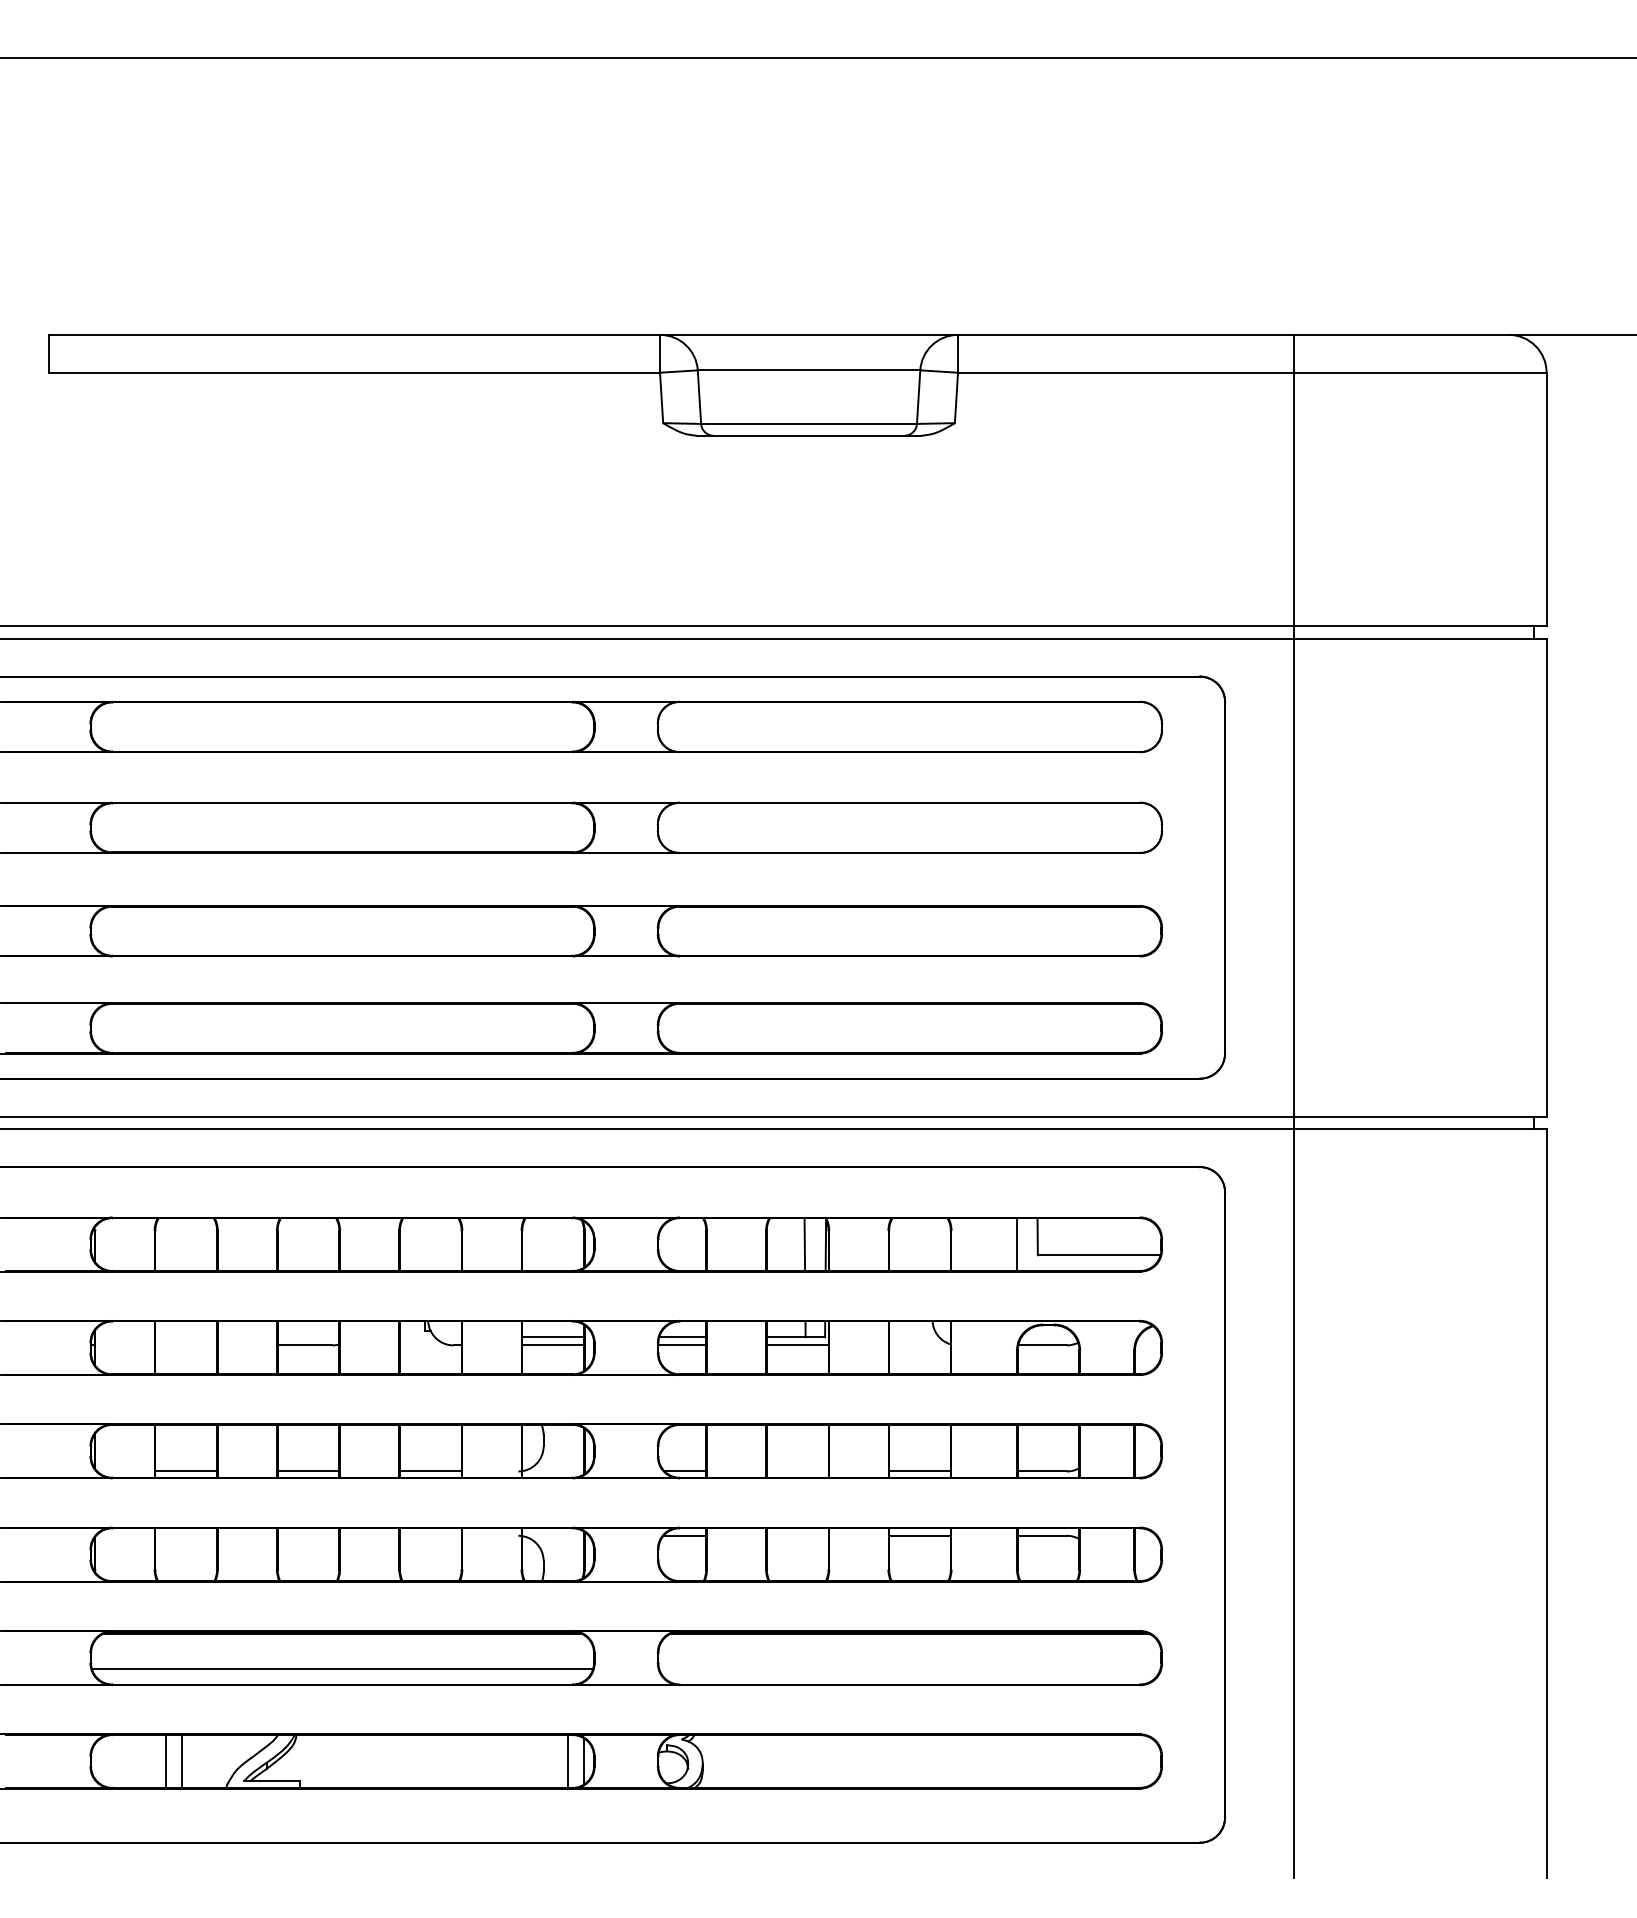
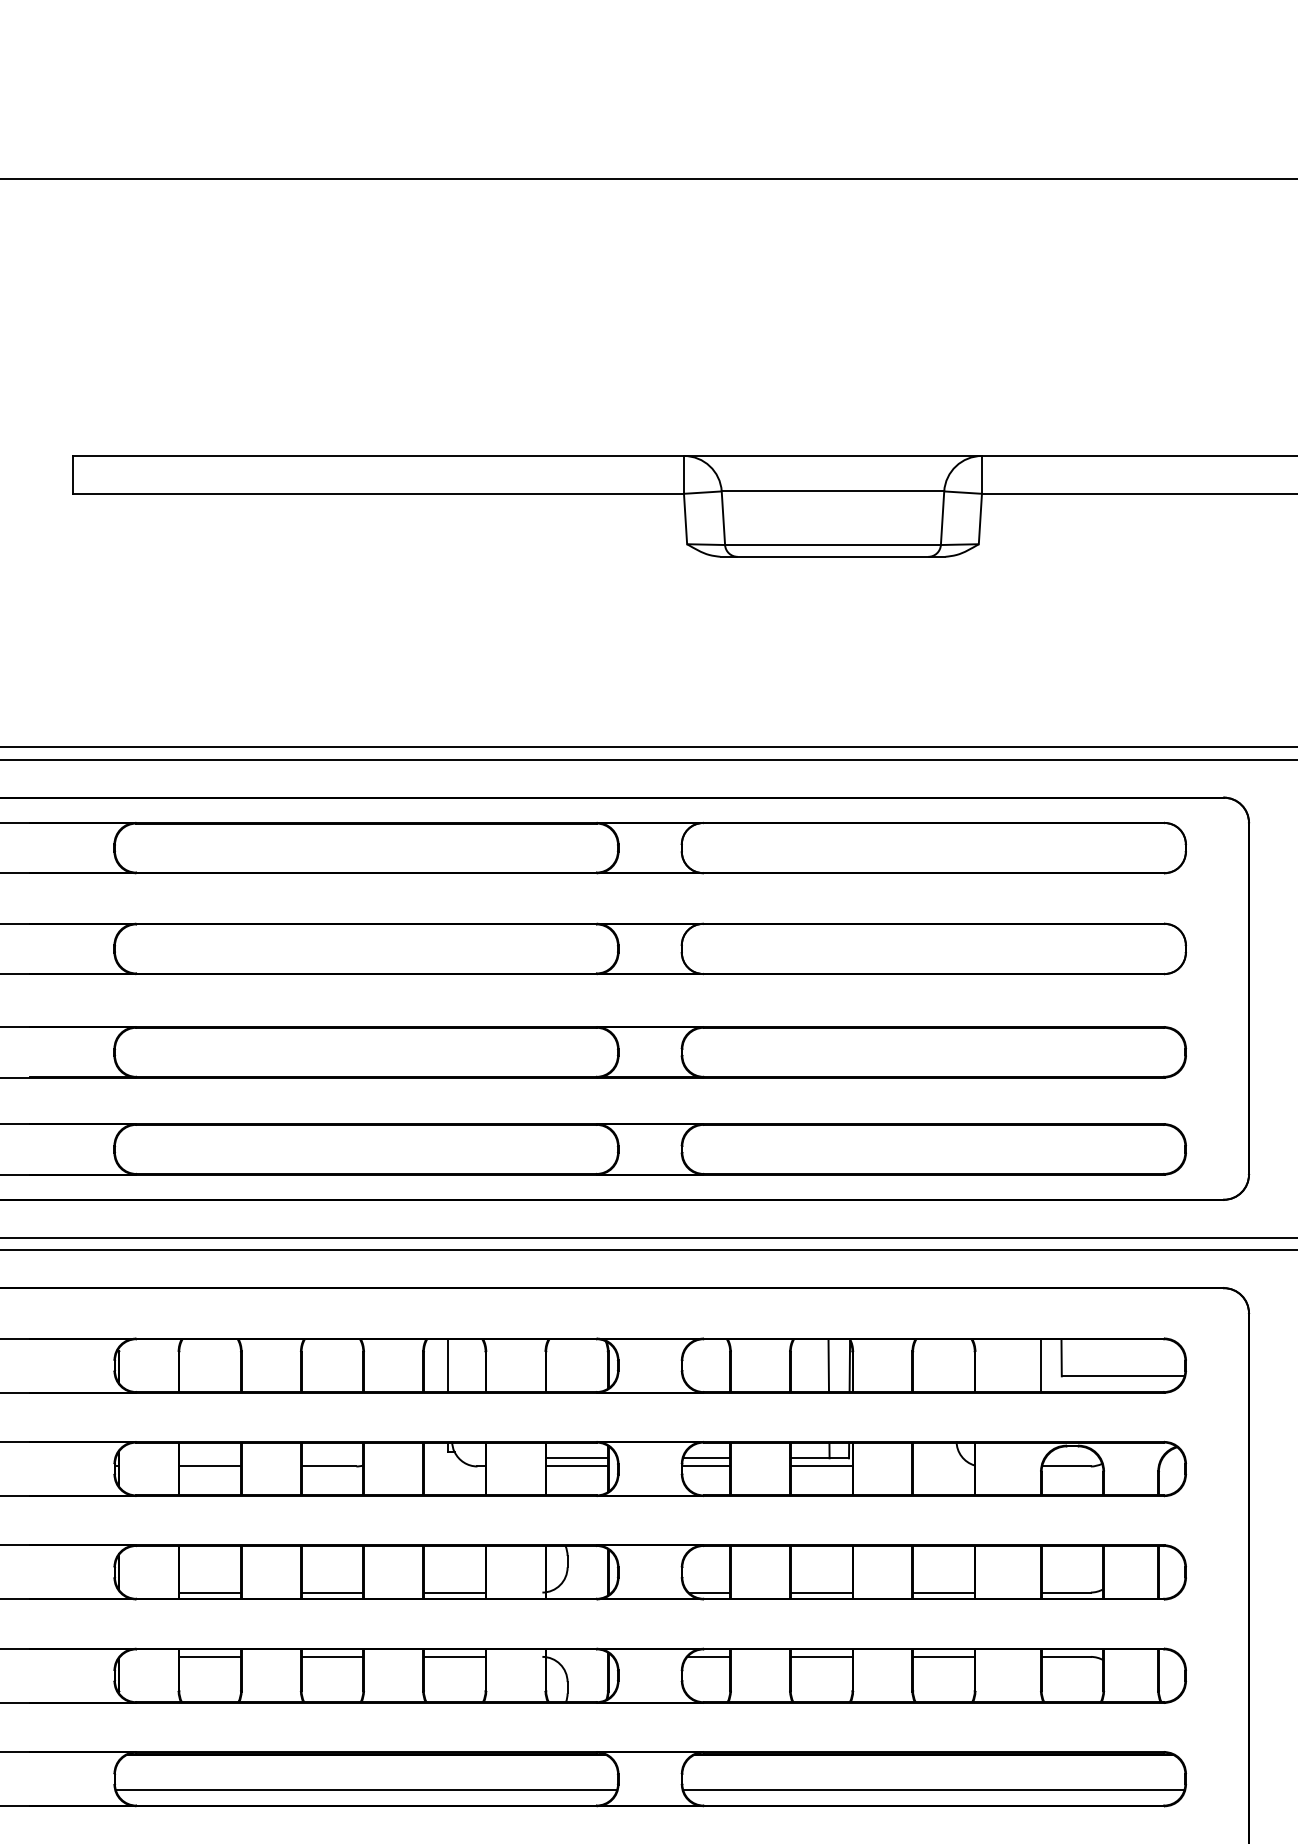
line: (424, 1244) -> (448, 1365), added
line: (186, 1345) -> (210, 1466), added
line: (797, 1471) -> (821, 1592), added
line: (186, 1535) -> (210, 1656), added
line: (308, 1535) -> (332, 1656), added
line: (430, 1535) -> (454, 1656), added
line: (797, 1535) -> (821, 1656), added
line: (909, 1668) -> (933, 1789), added

